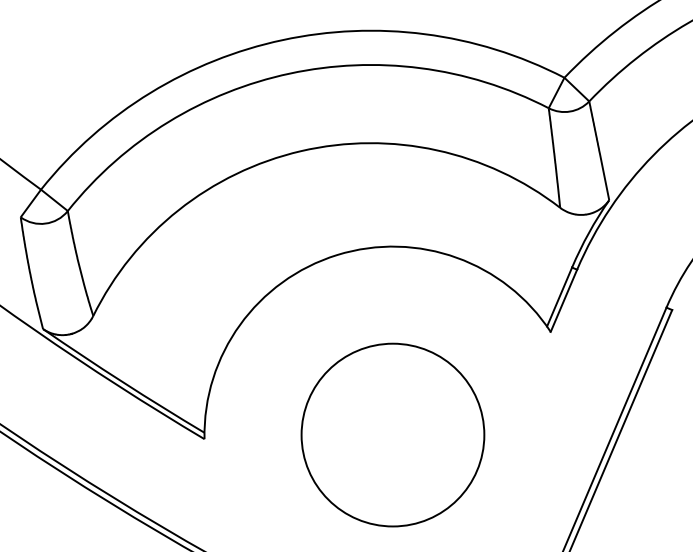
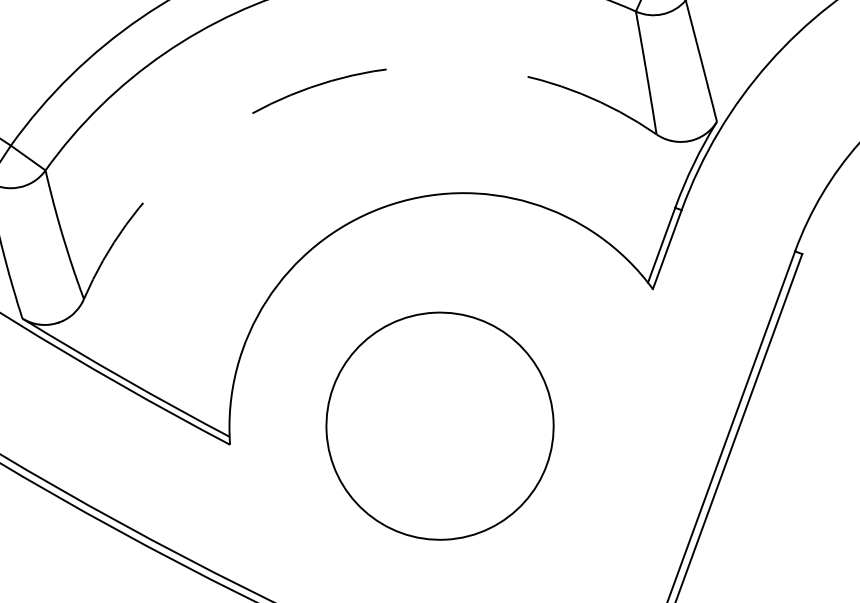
arc: (301, 151) -> (331, 81), solid -> dashed
circle: (392, 434) -> (439, 425), moved

